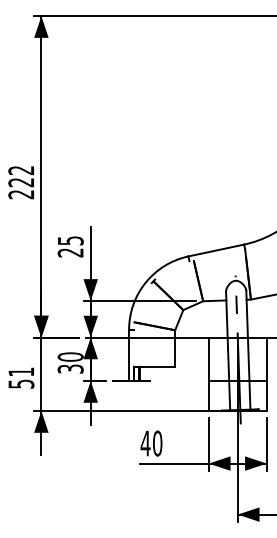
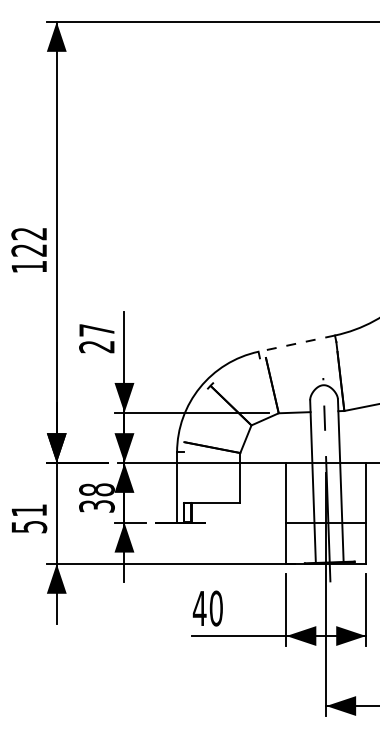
text: (20, 194) -> (28, 266), 222 -> 122
text: (70, 240) -> (96, 329), 25 -> 27
line: (215, 250) -> (295, 343), solid -> dashed
text: (70, 356) -> (96, 489), 30 -> 38

